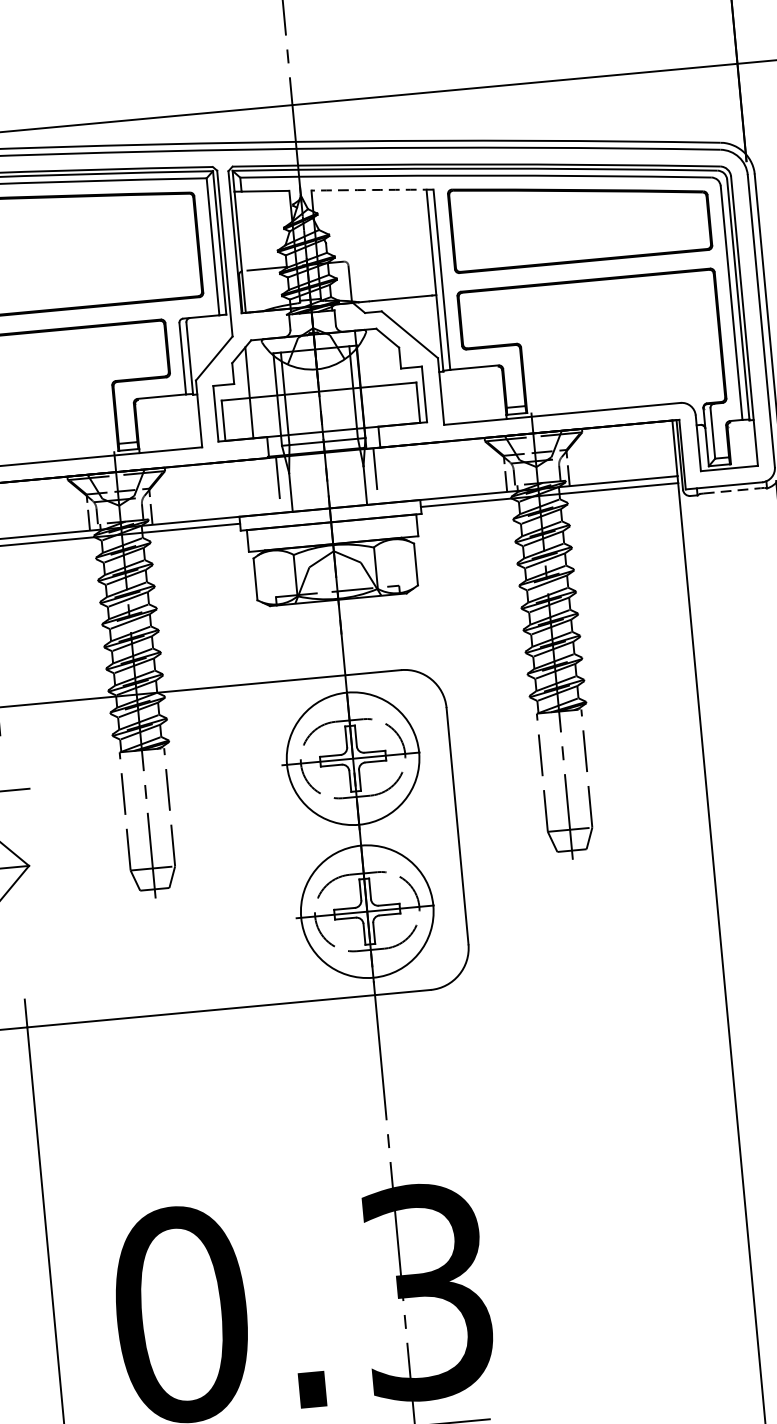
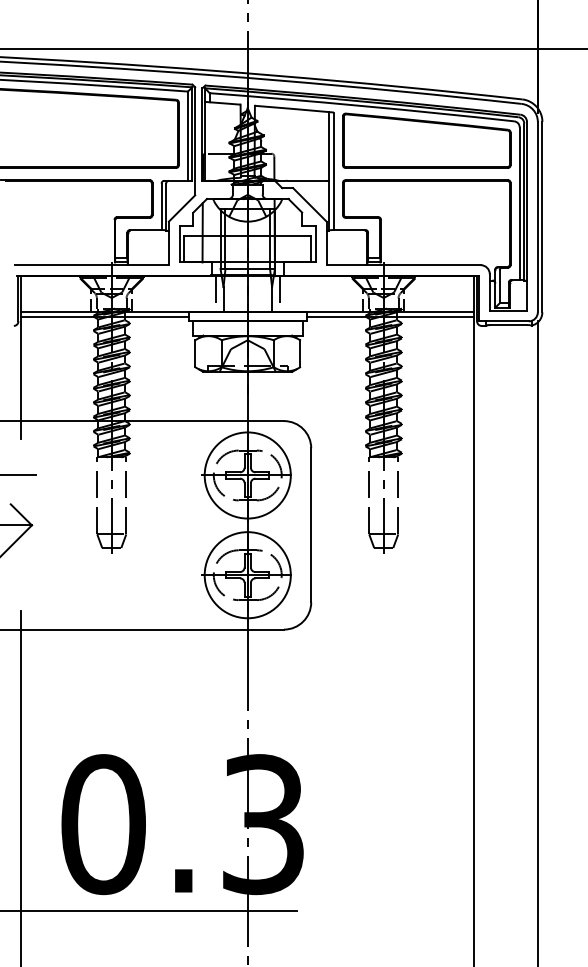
arc: (372, 190) -> (294, 109), dashed -> solid
line: (733, 491) -> (509, 325), dashed -> solid

